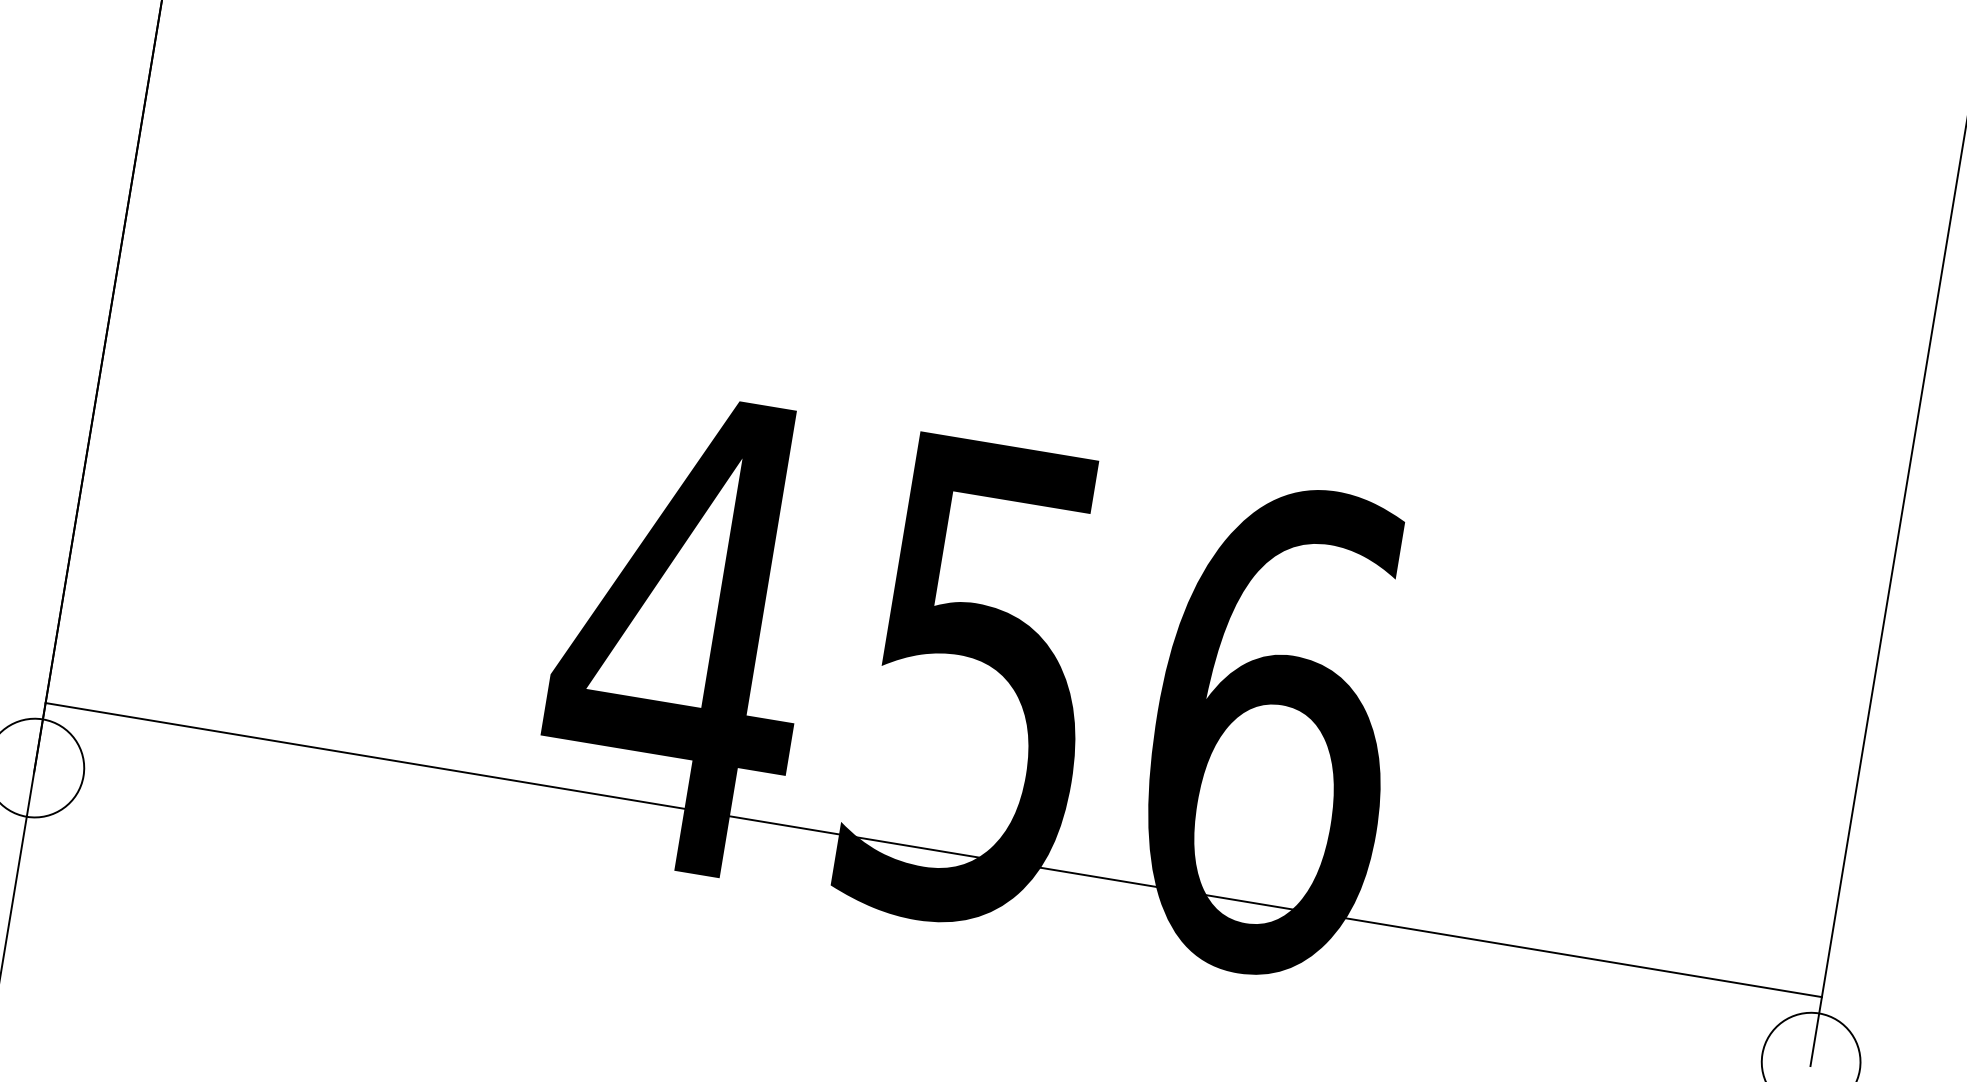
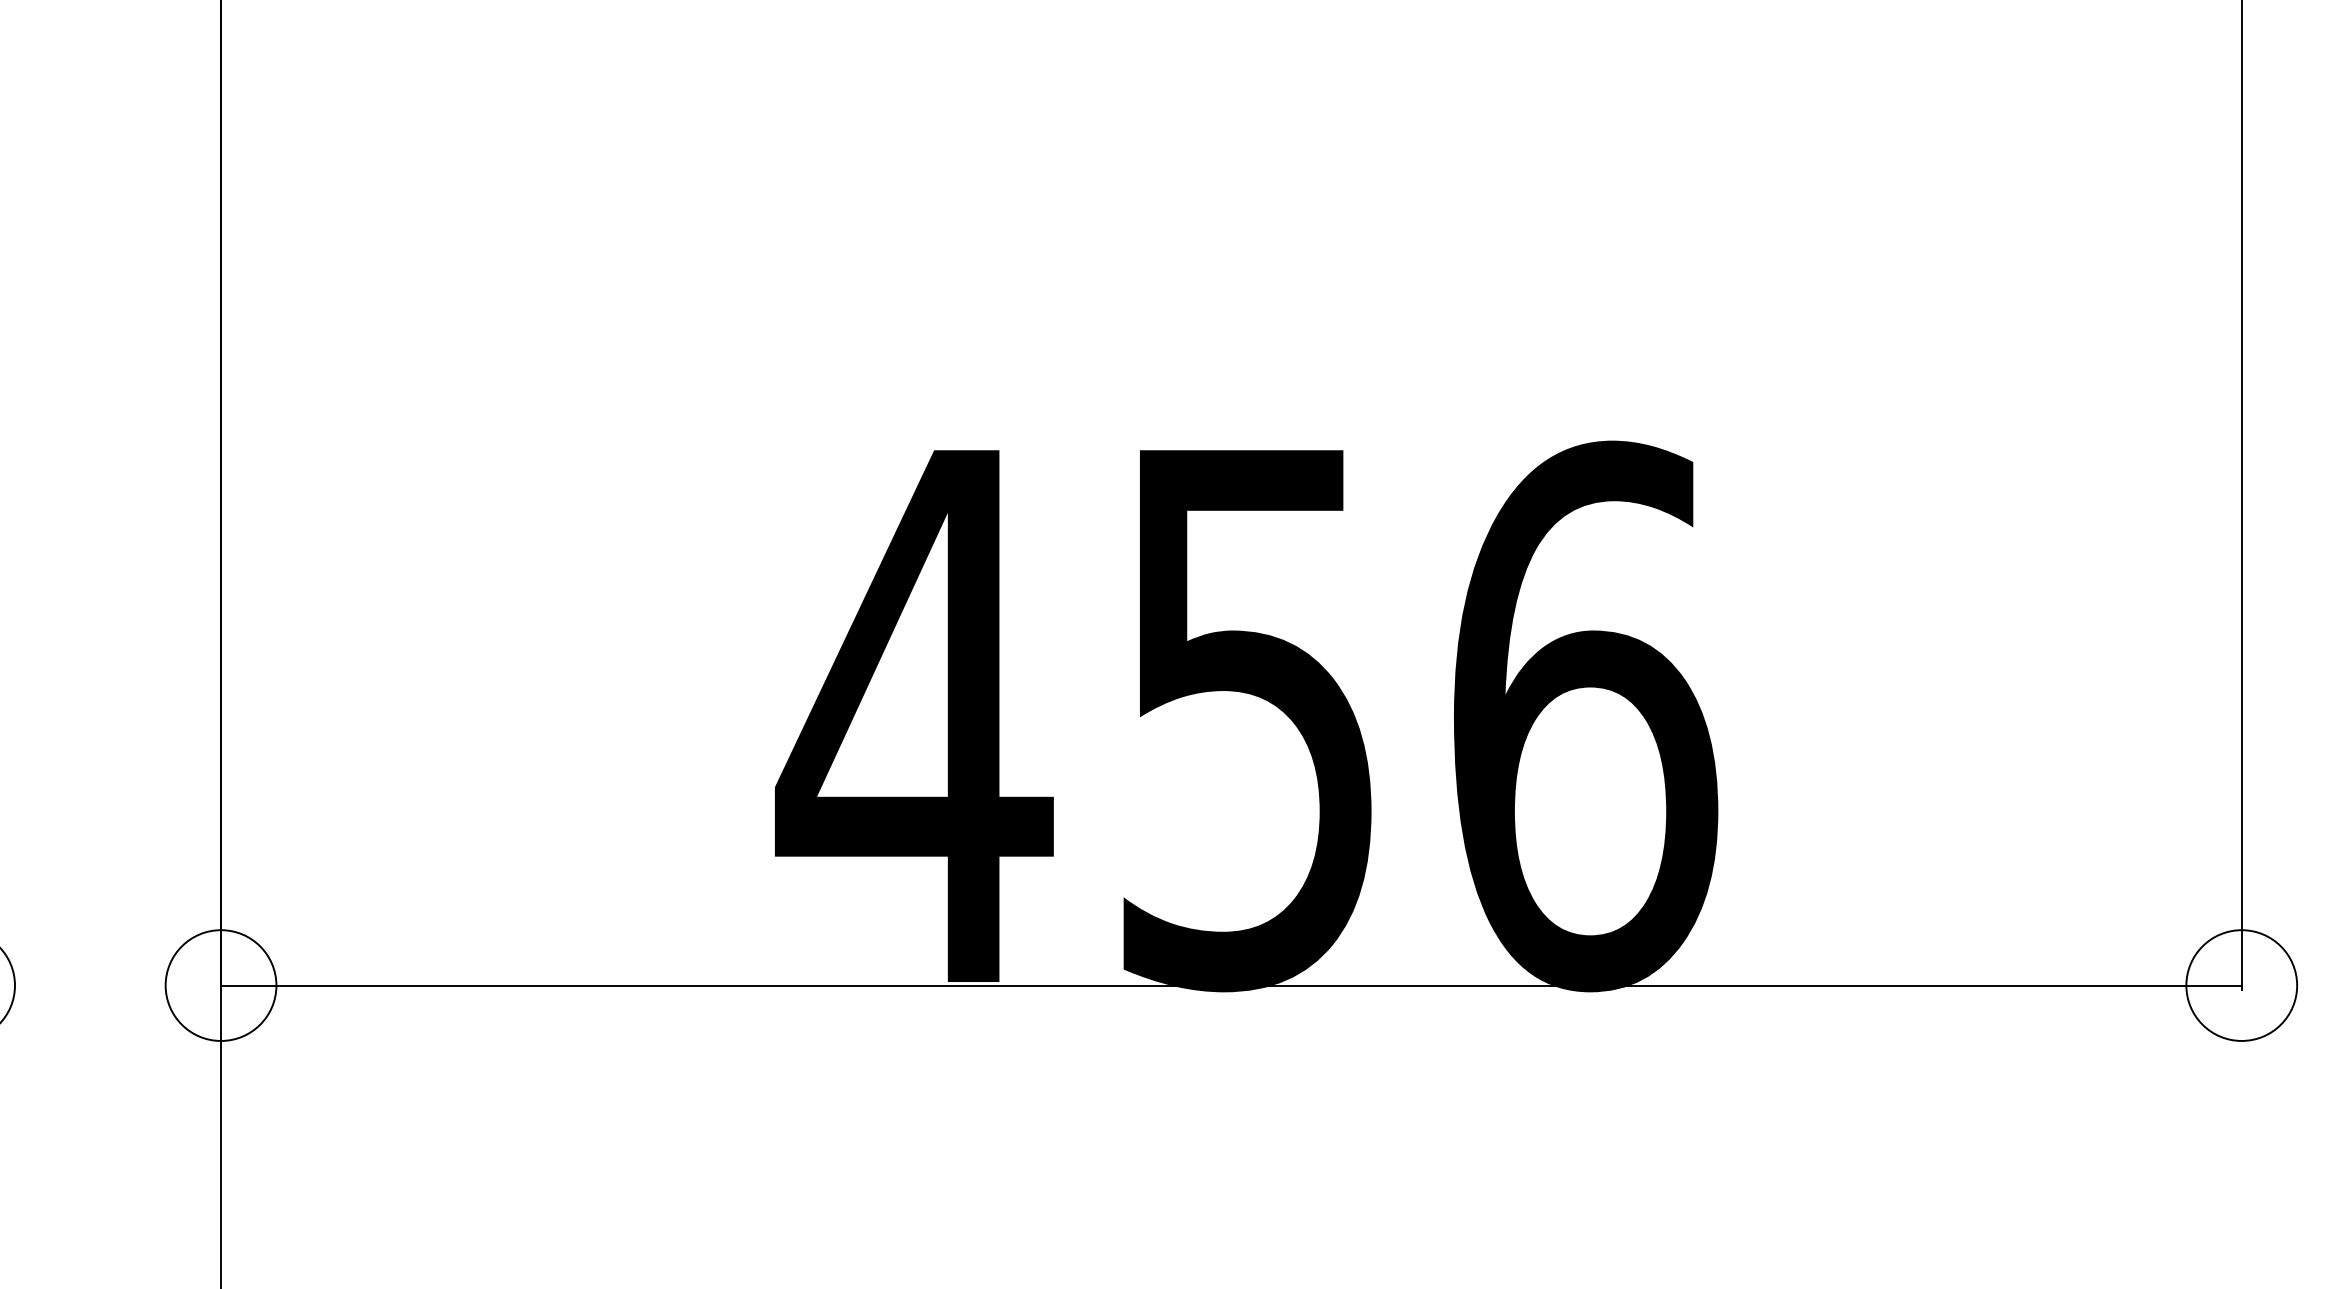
line: (933, 850) -> (1231, 985), moved

